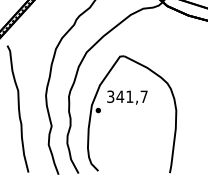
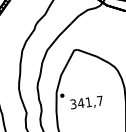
text: (127, 97) -> (86, 103), moved

